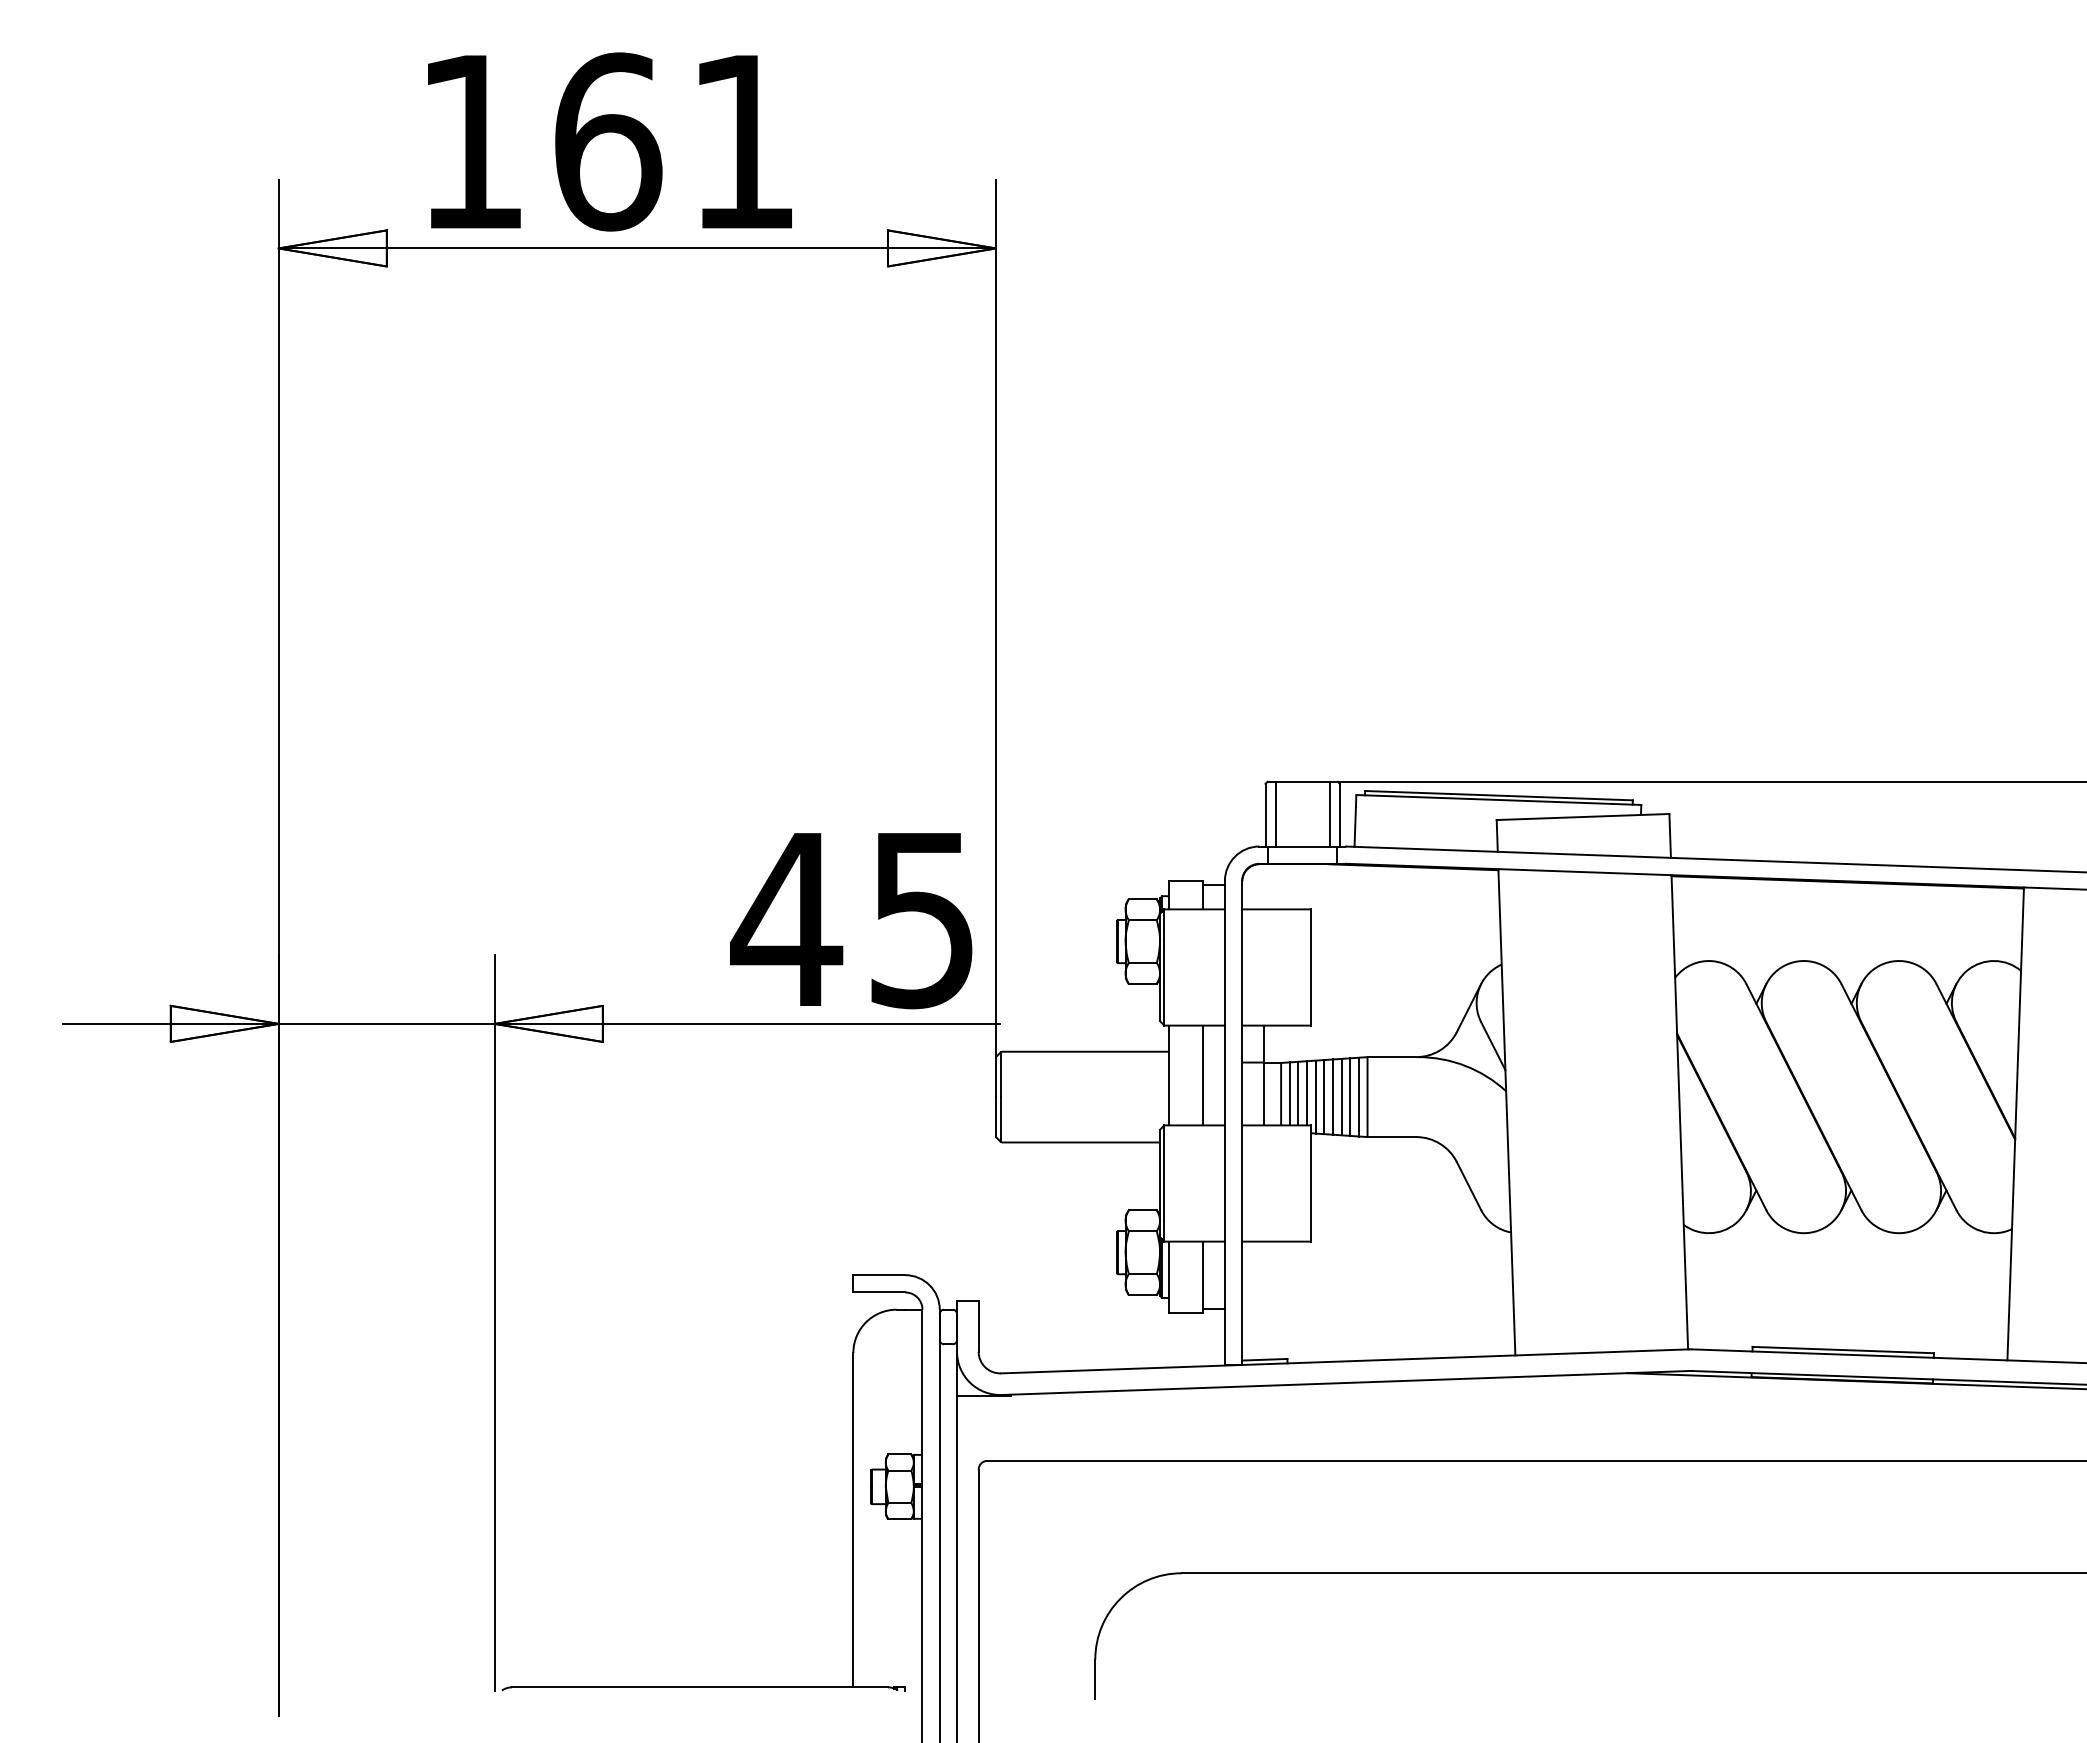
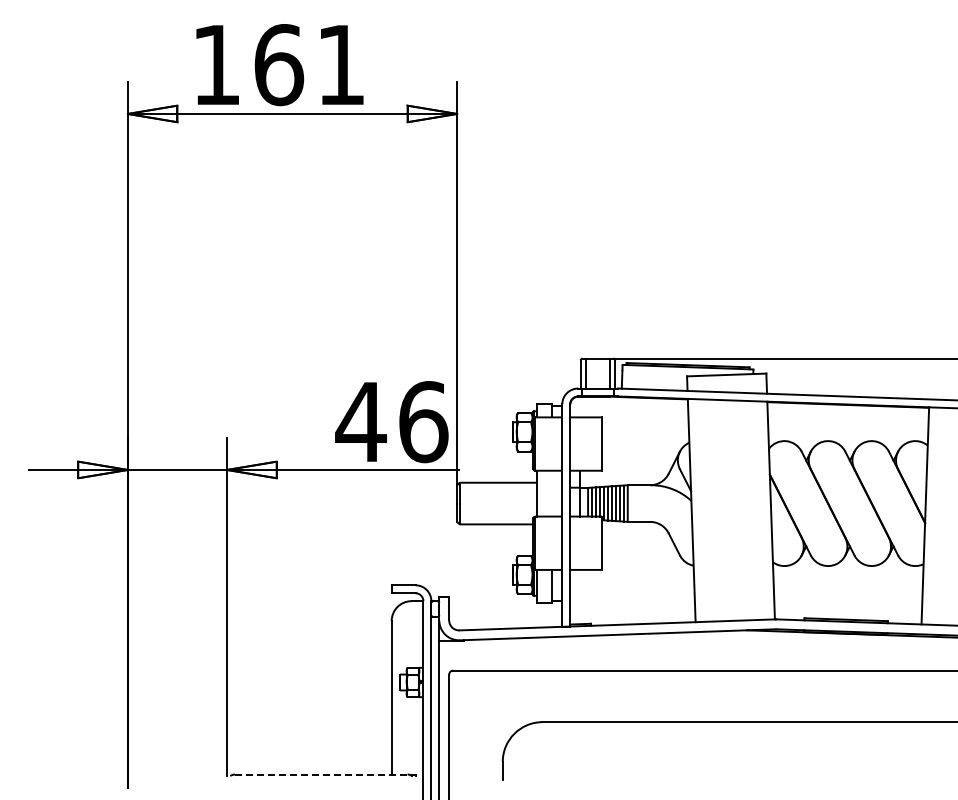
text: (922, 920) -> (423, 422), 45 -> 46
line: (1203, 1075) -> (552, 493), removed
line: (700, 1687) -> (321, 774), solid -> dashed

